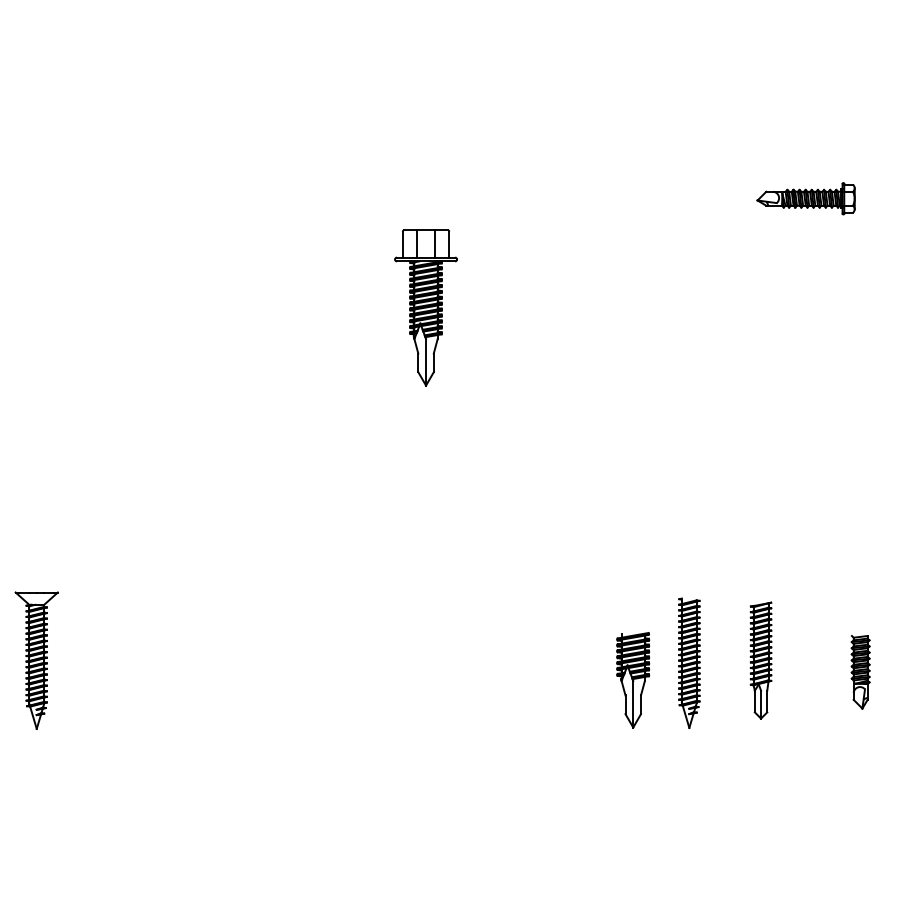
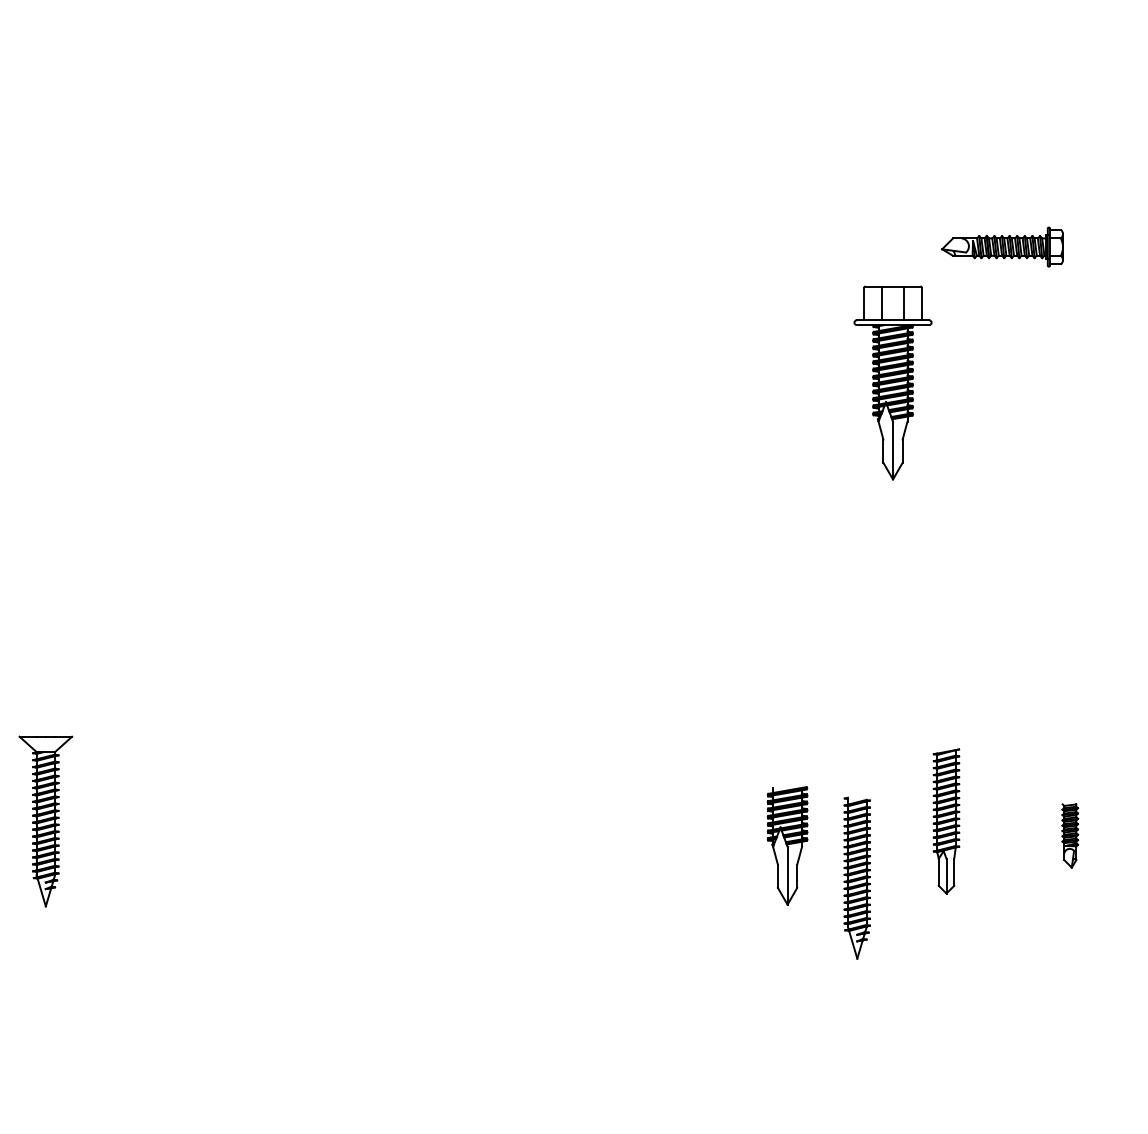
part: (425, 307) -> (892, 382), moved
part: (689, 662) -> (857, 877), moved
part: (860, 672) -> (1070, 836), size x0.7

